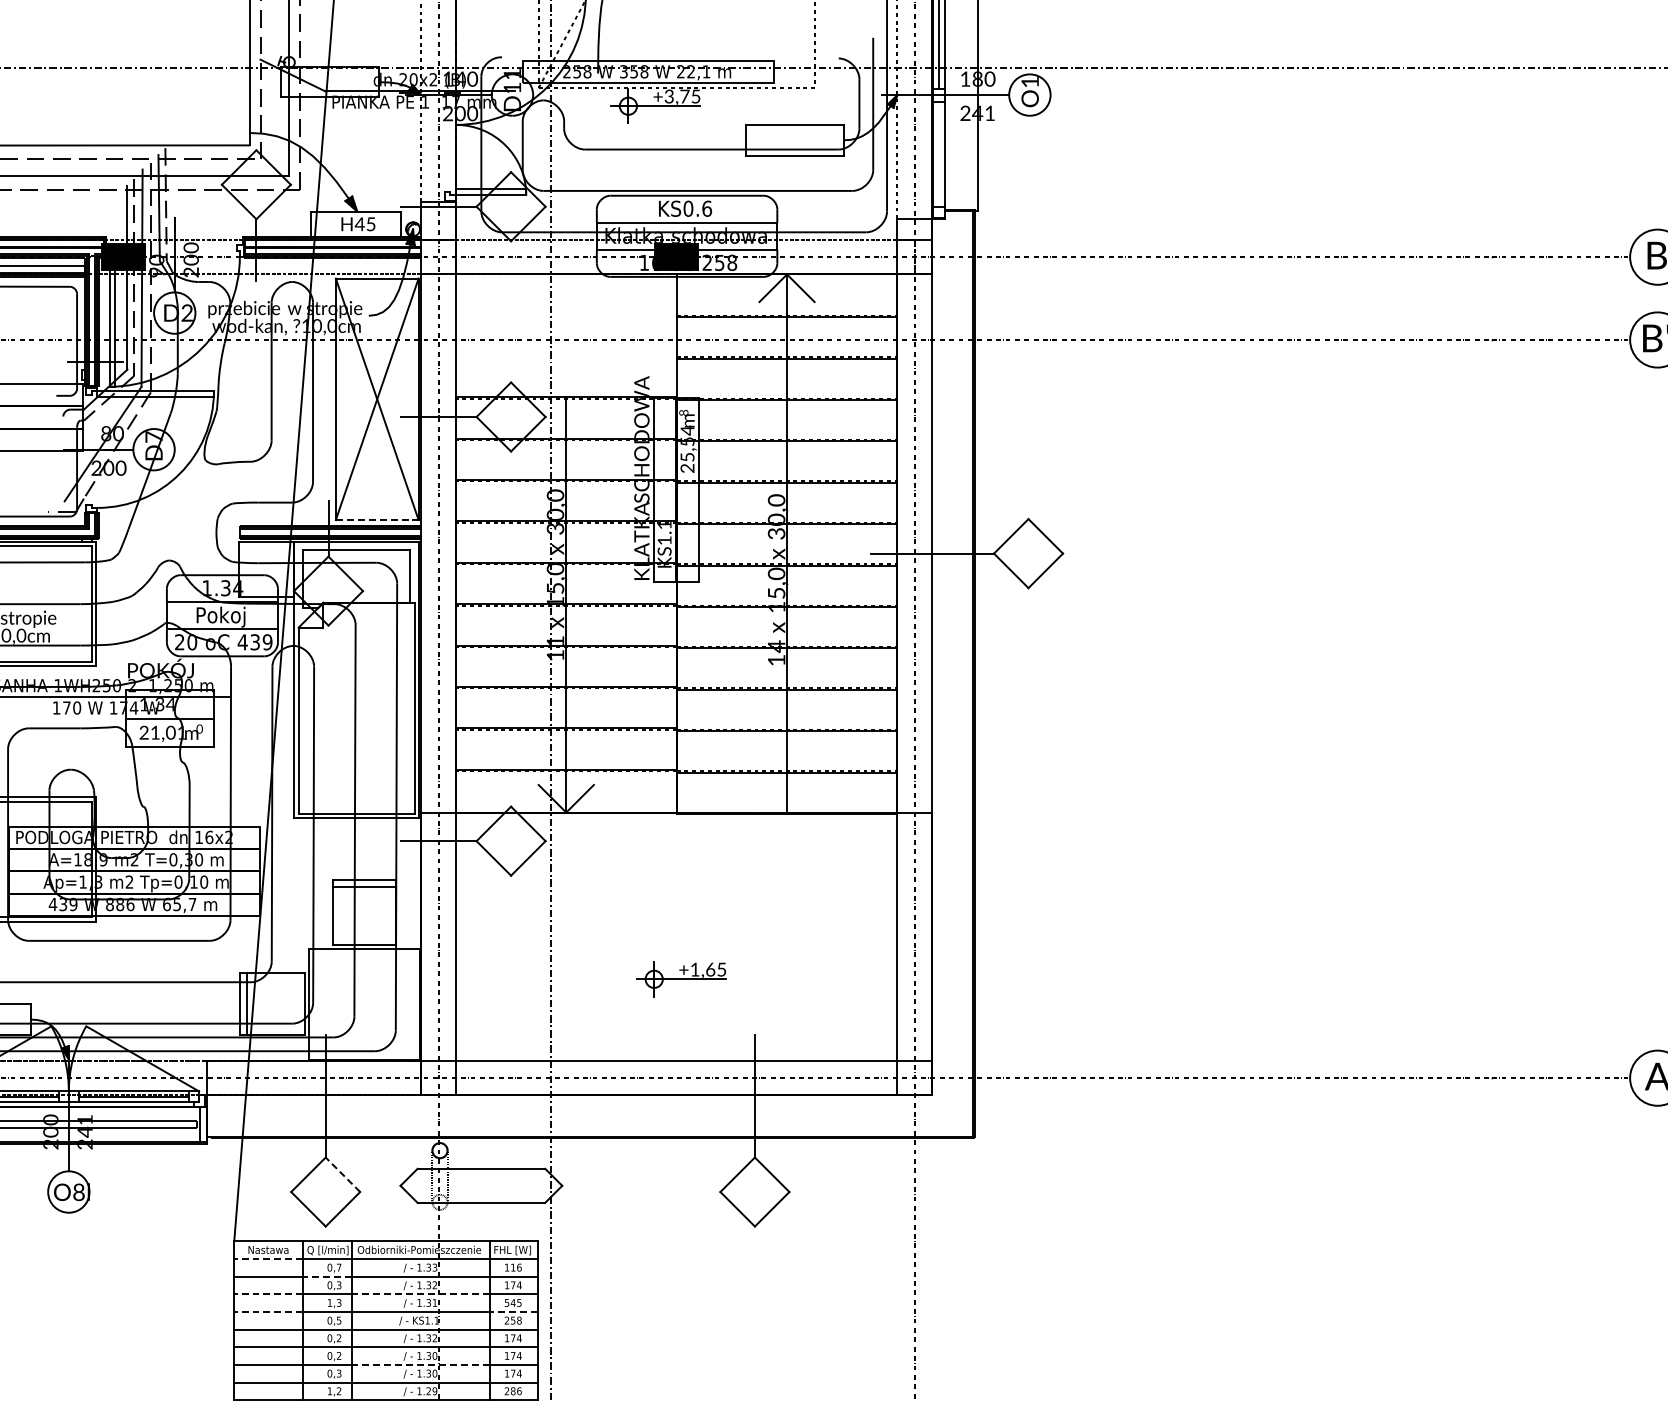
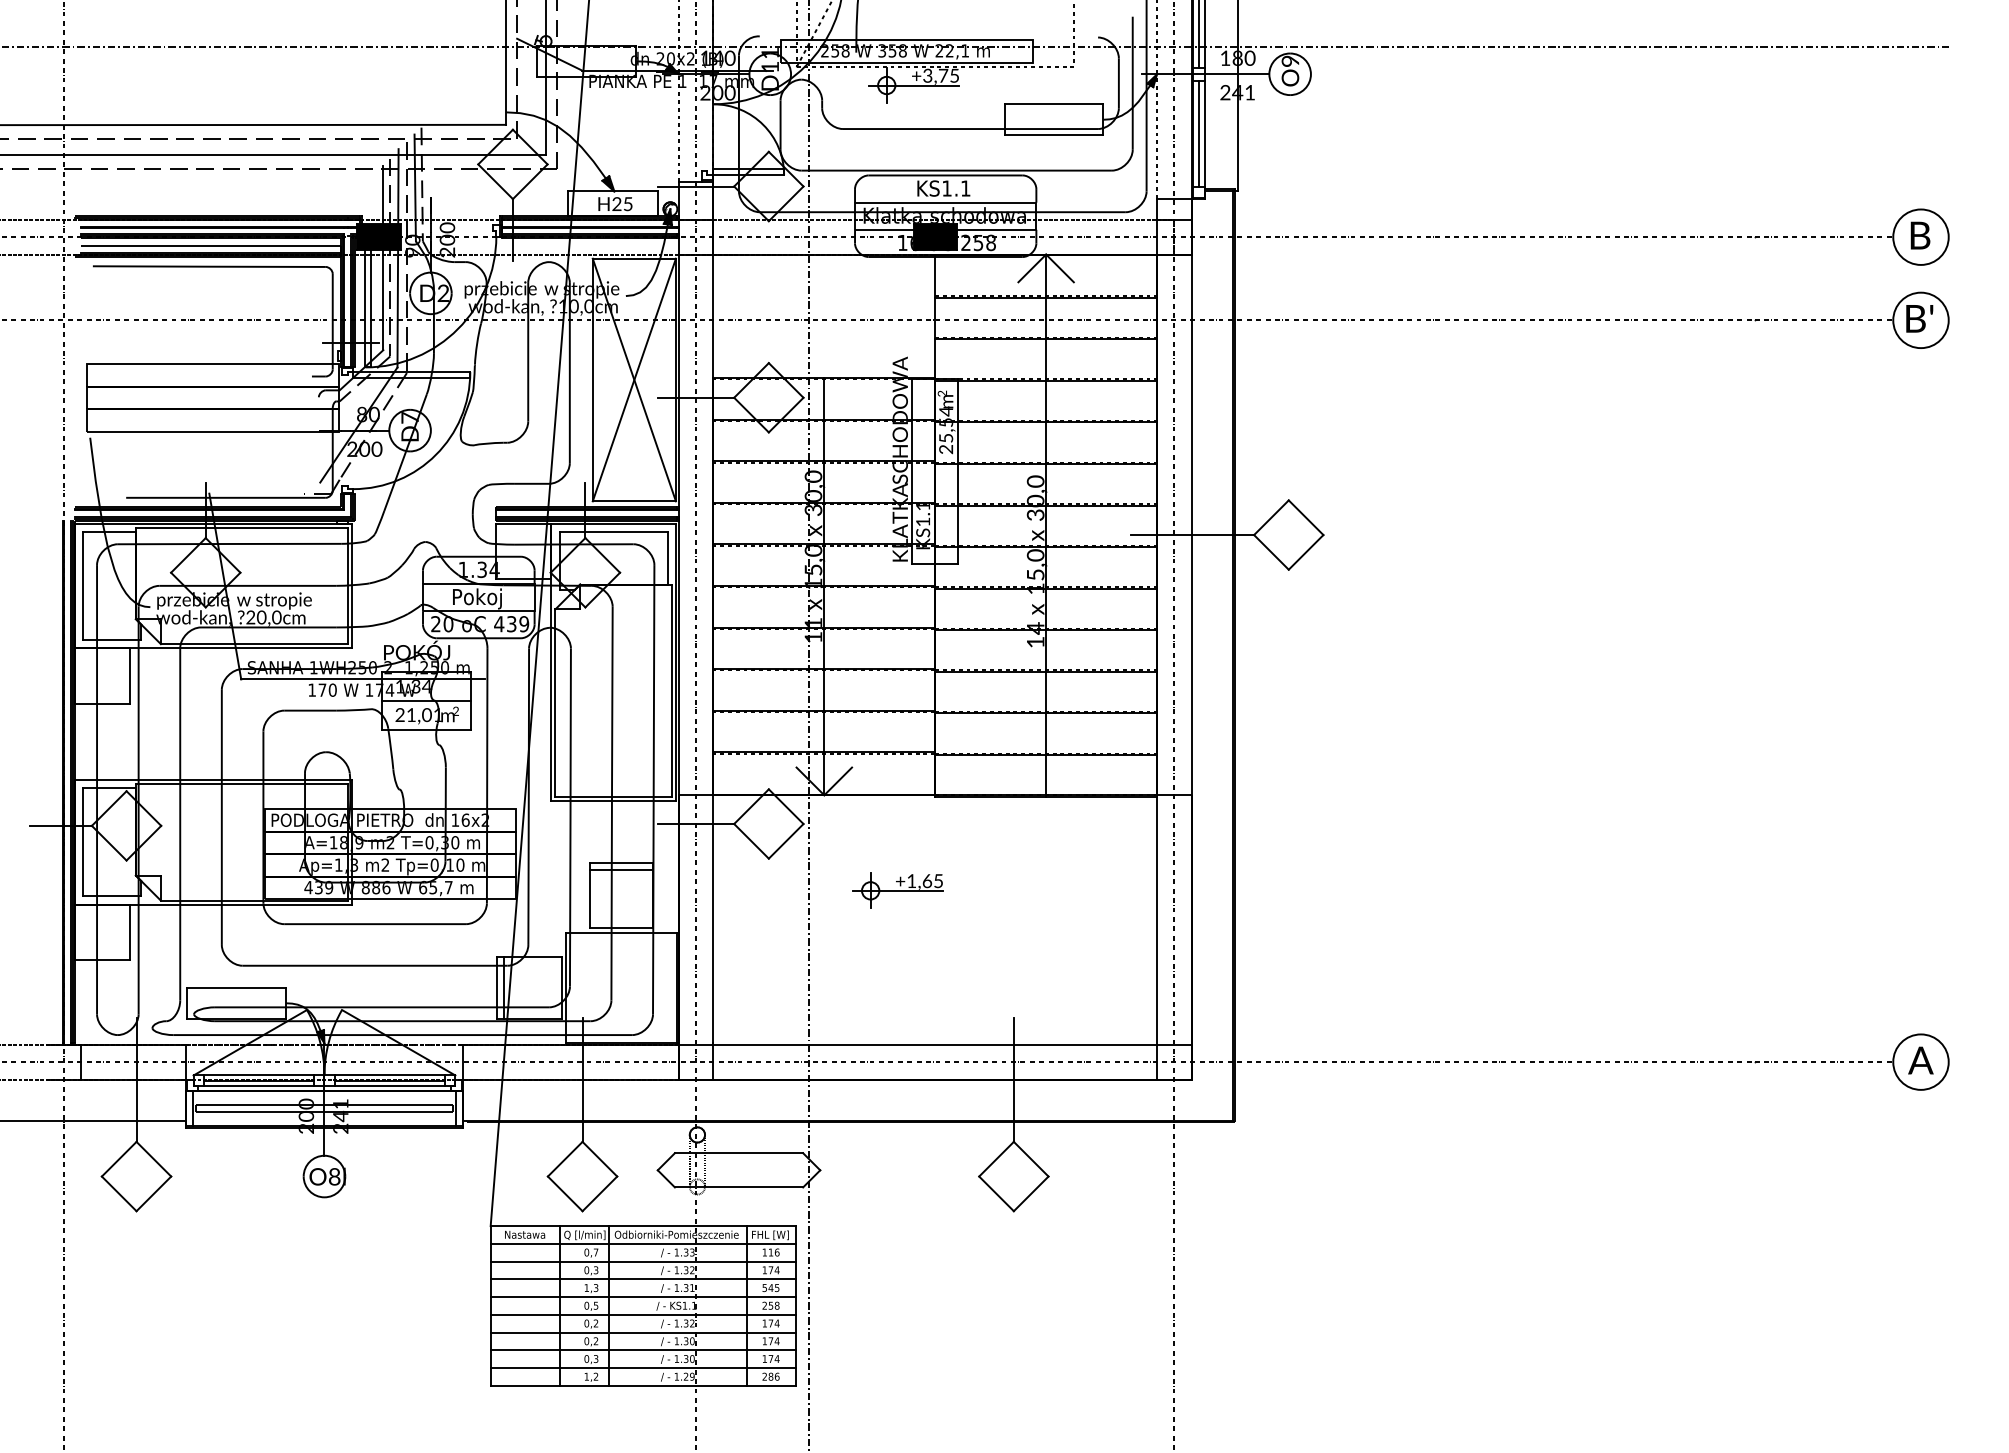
text: (1030, 81) -> (1290, 60), O1 -> O9
line: (939, 153) -> (1199, 133), added
text: (697, 208) -> (956, 188), KS0.6 -> KS1.1
text: (359, 223) -> (616, 203), H45 -> H25
text: (683, 412) -> (942, 393), 8 -> 2
line: (377, 520) -> (634, 501), dashed -> solid
text: (199, 730) -> (455, 712), 0 -> 2
part: (680, 979) -> (897, 890), moved
line: (342, 1175) -> (599, 1159), dashed -> solid
line: (268, 1258) -> (525, 1243), dashed -> solid
line: (326, 1276) -> (583, 1261), dashed -> solid
line: (268, 1294) -> (525, 1279), dashed -> solid
line: (420, 1294) -> (677, 1279), dashed -> solid
line: (268, 1312) -> (525, 1297), dashed -> solid
line: (512, 1312) -> (770, 1297), dashed -> solid
line: (420, 1365) -> (677, 1350), dashed -> solid

